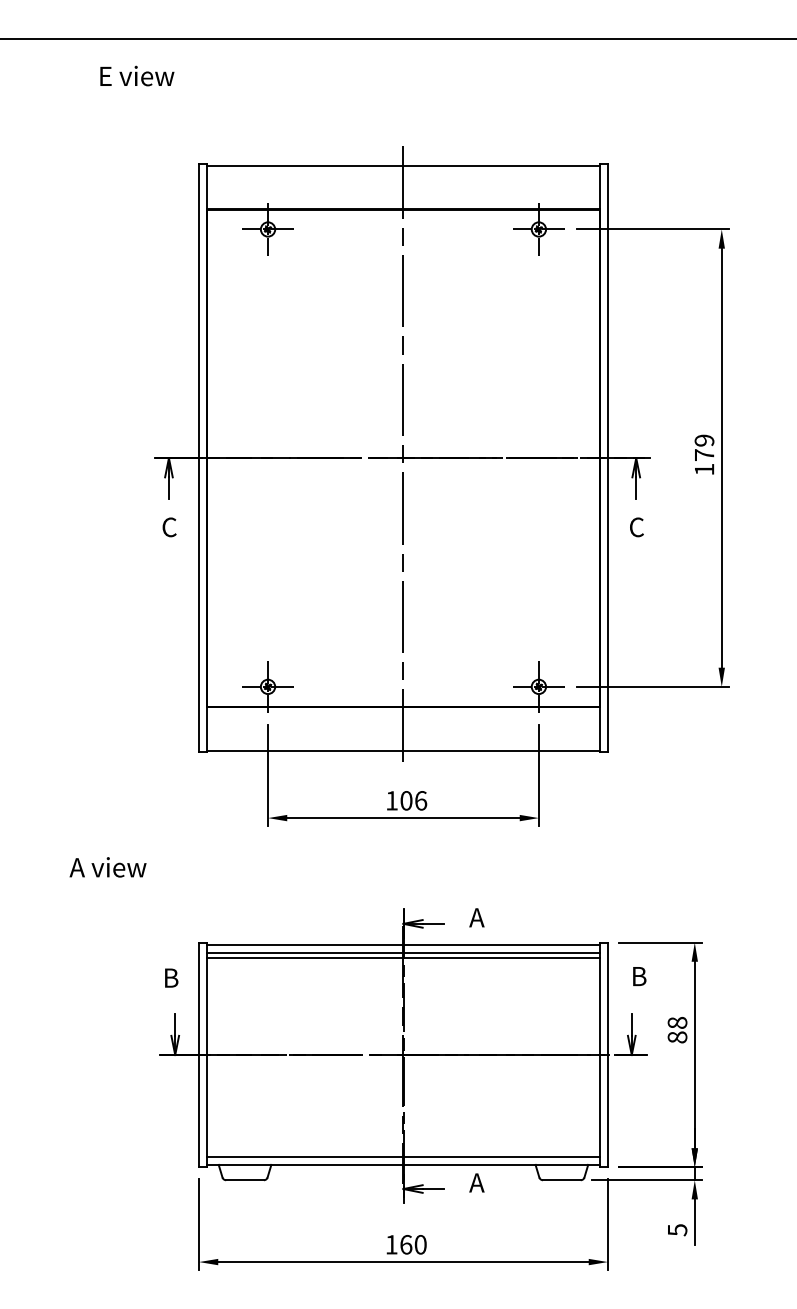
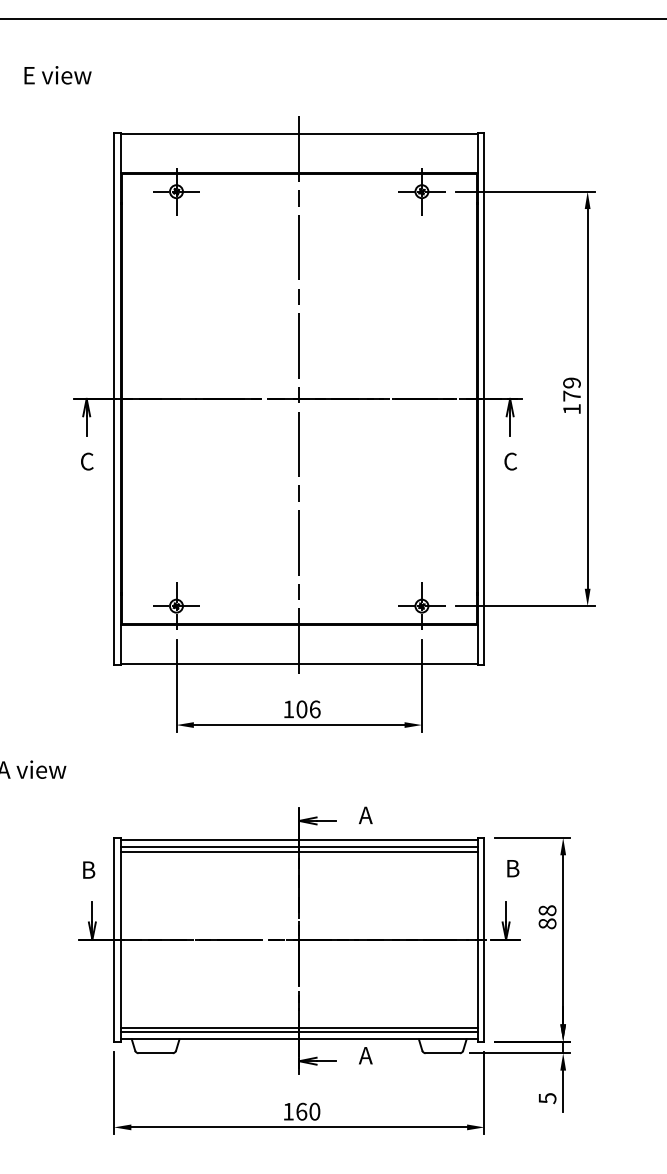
text: (137, 75) -> (58, 74), moved
line: (403, 1152) -> (299, 1028), added

